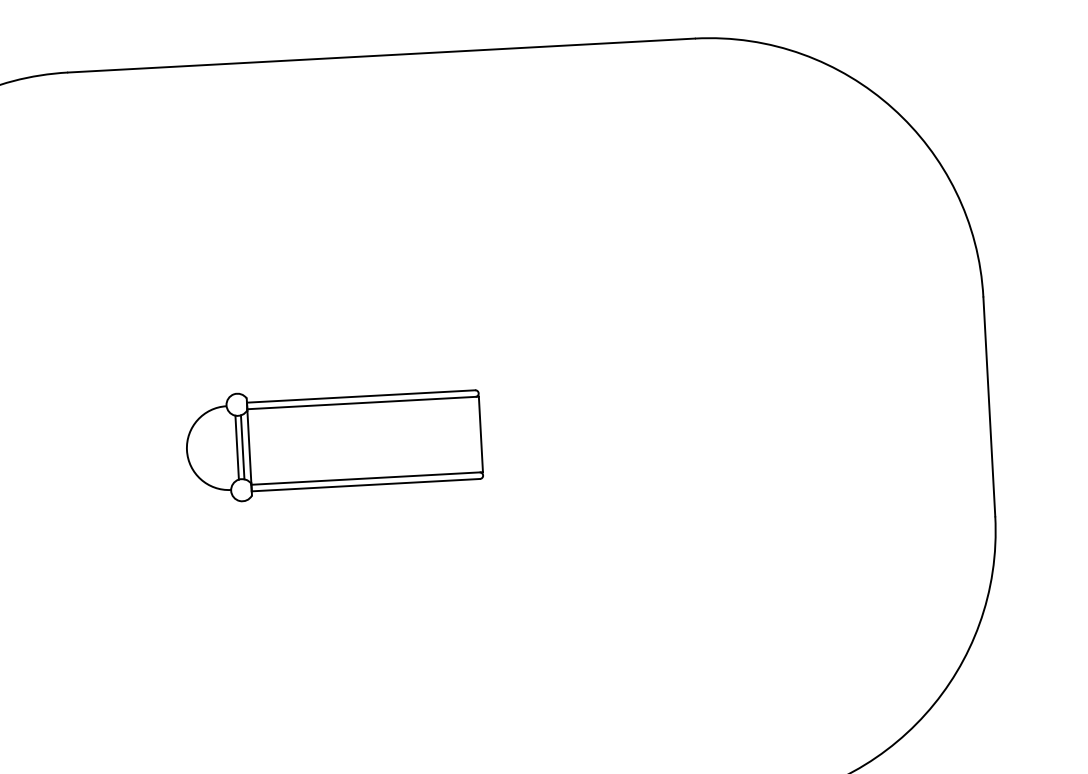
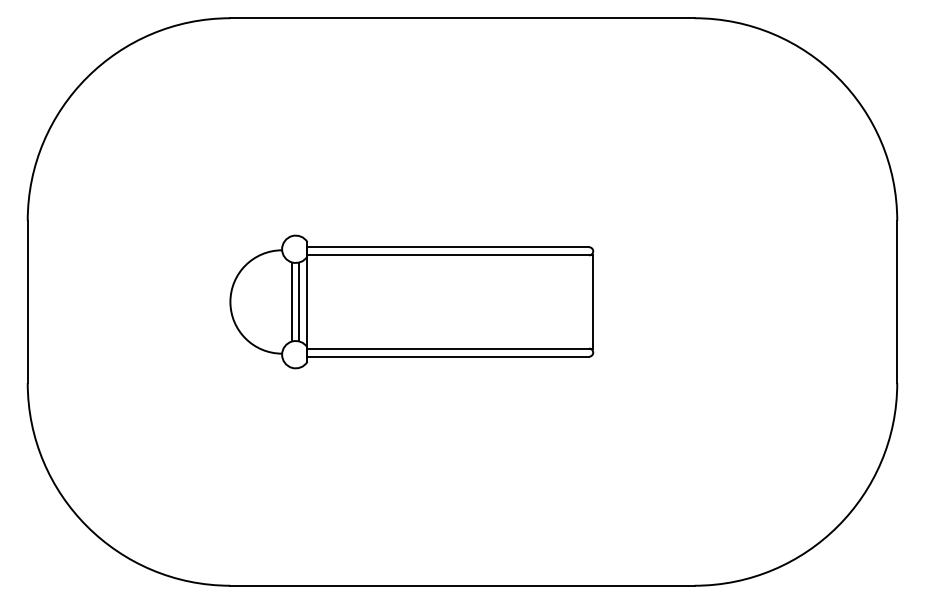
part: (333, 441) -> (411, 301), size x1.67

